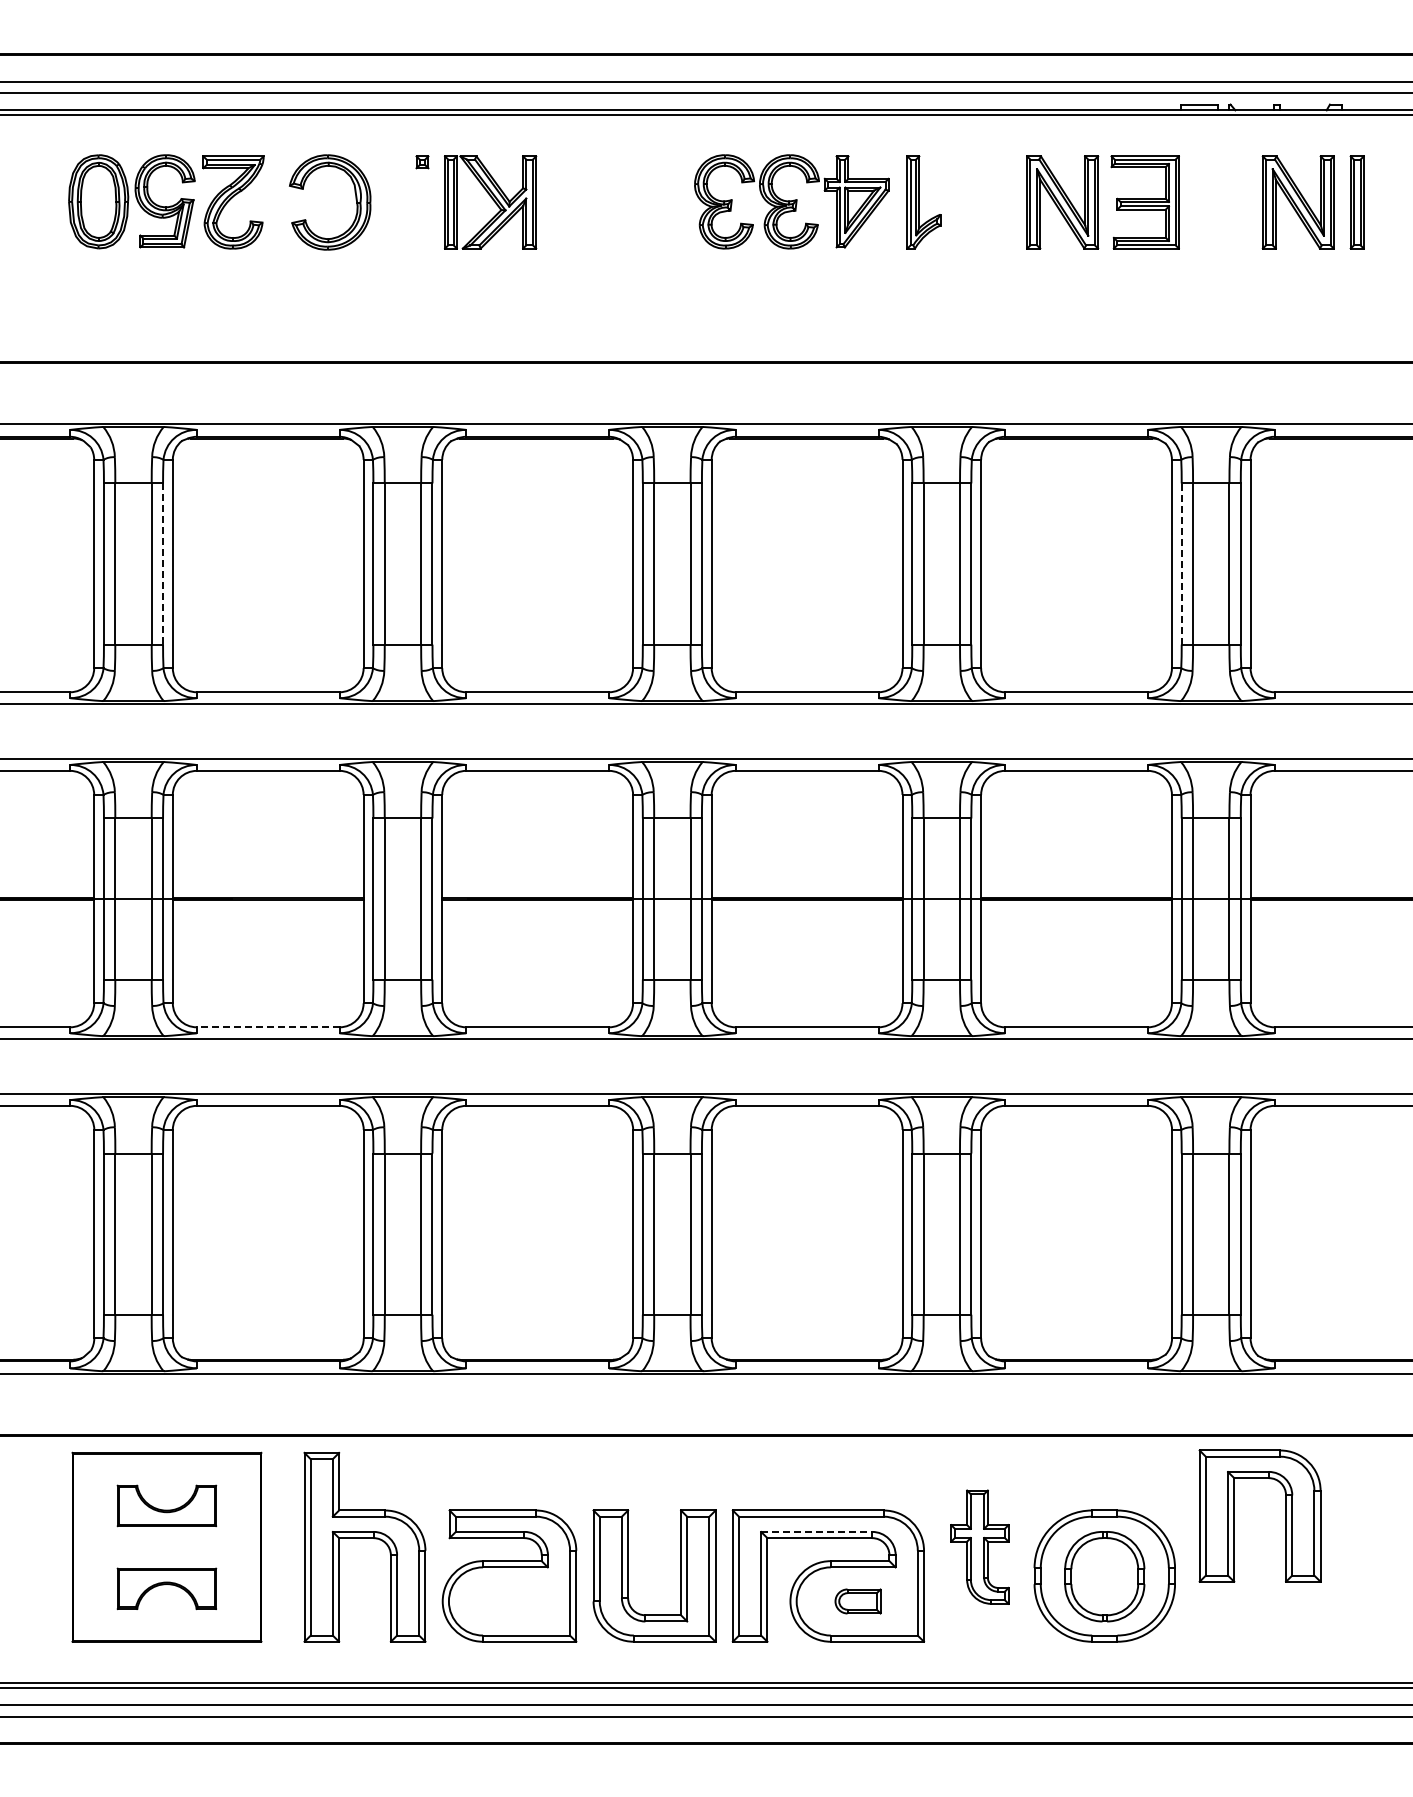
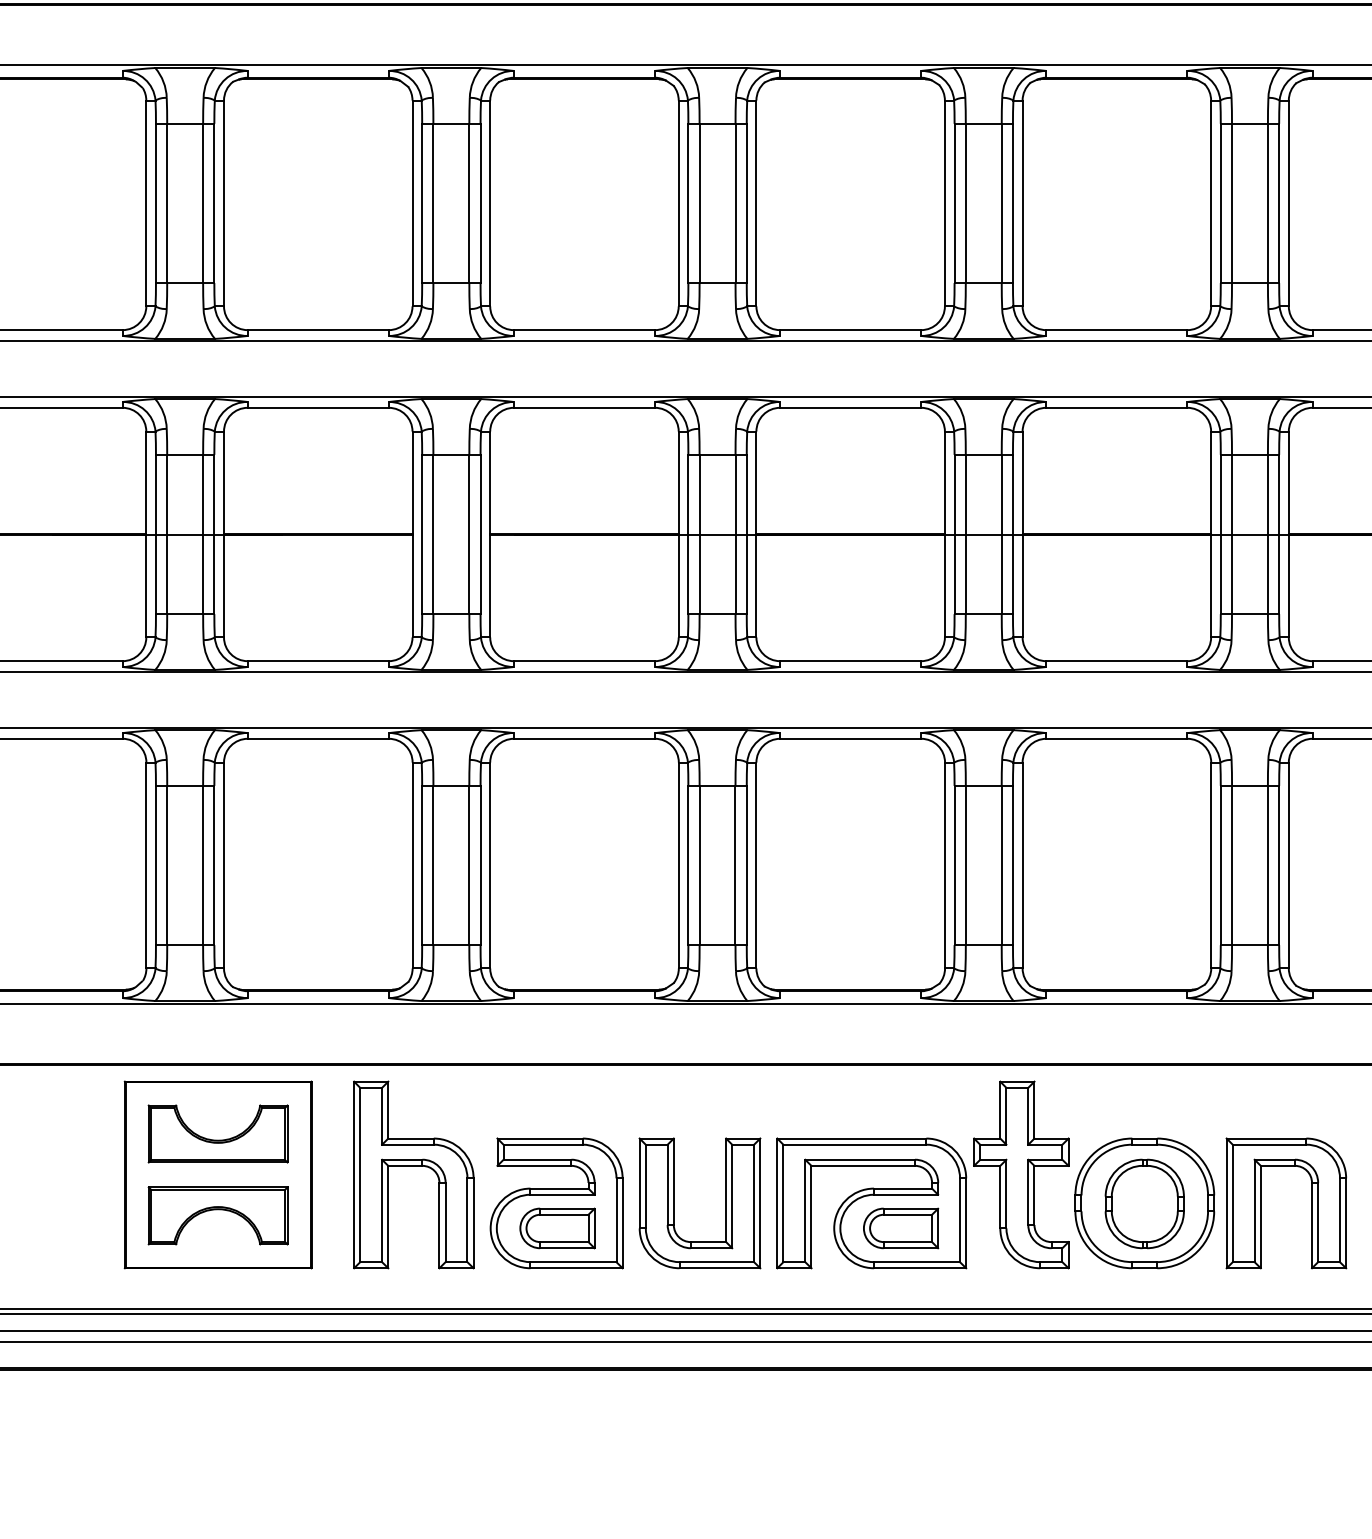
line: (163, 564) -> (214, 203), dashed -> solid
line: (1181, 564) -> (1220, 203), dashed -> solid
line: (267, 1027) -> (317, 661), dashed -> solid
part: (166, 1505) -> (217, 1133), size x1.43
part: (1234, 1515) -> (1261, 1202), moved
line: (817, 1532) -> (860, 1160), dashed -> solid
part: (979, 1546) -> (1021, 1174), size x1.67
part: (166, 1588) -> (217, 1215), size x1.43
part: (509, 1601) -> (556, 1228), added
part: (857, 1601) -> (900, 1228), size x1.67

